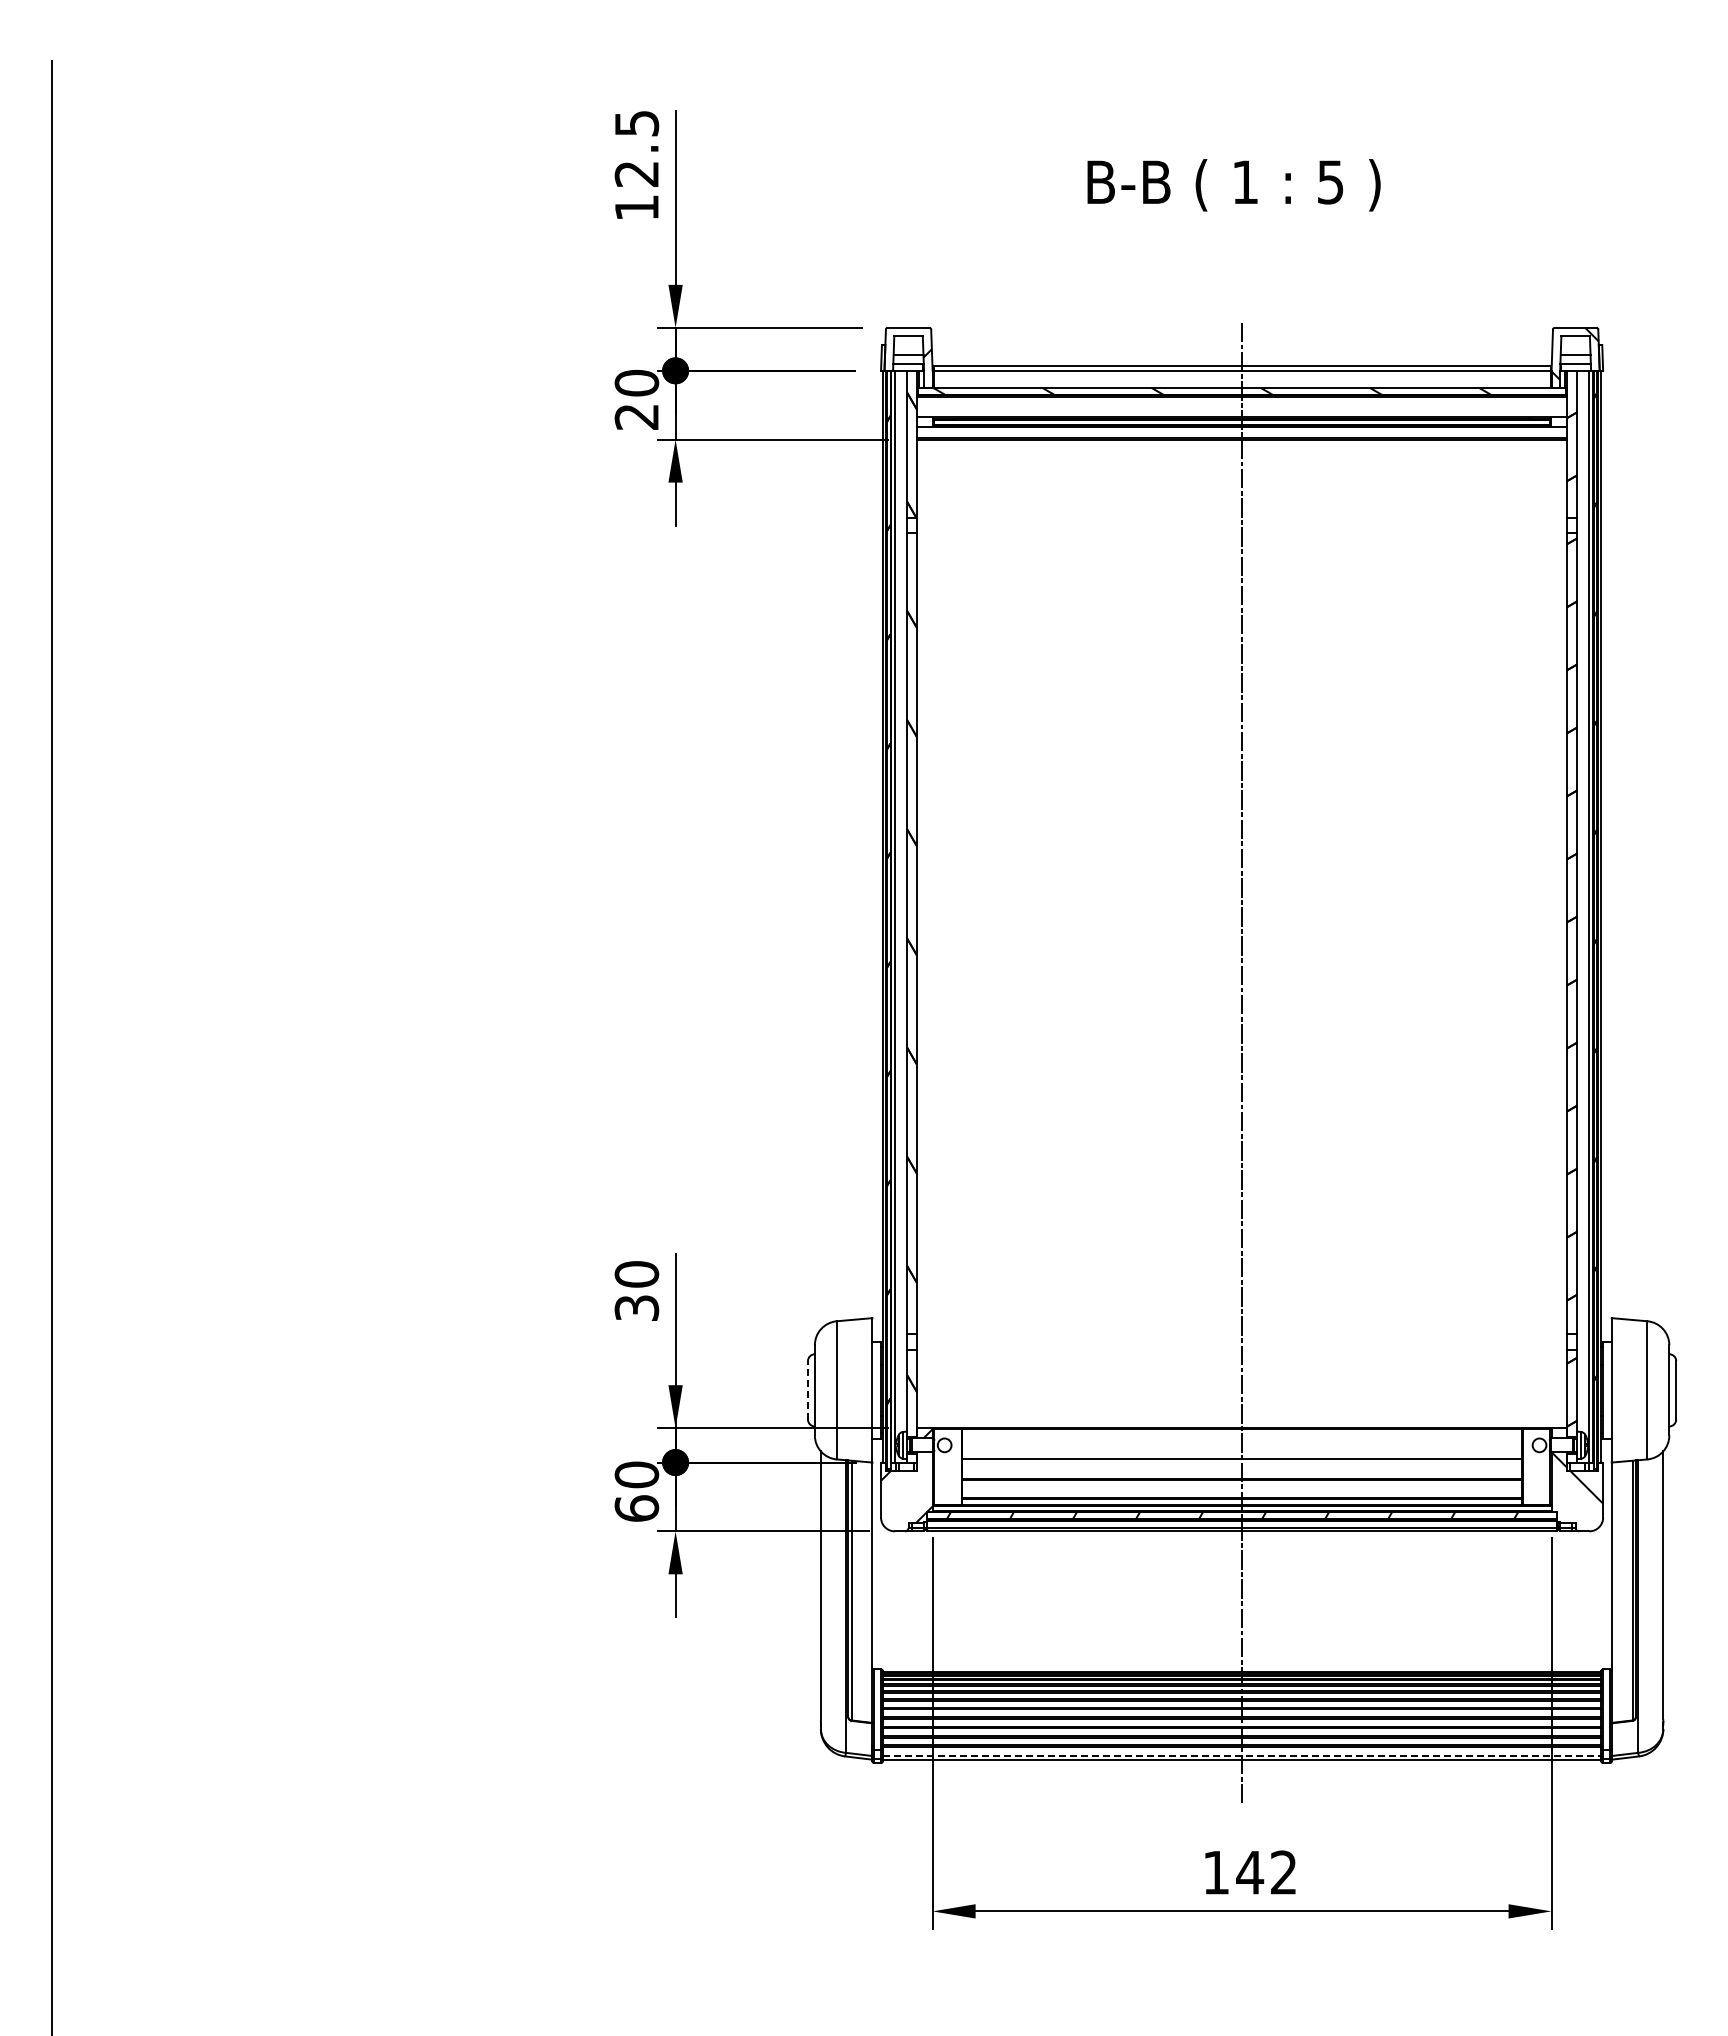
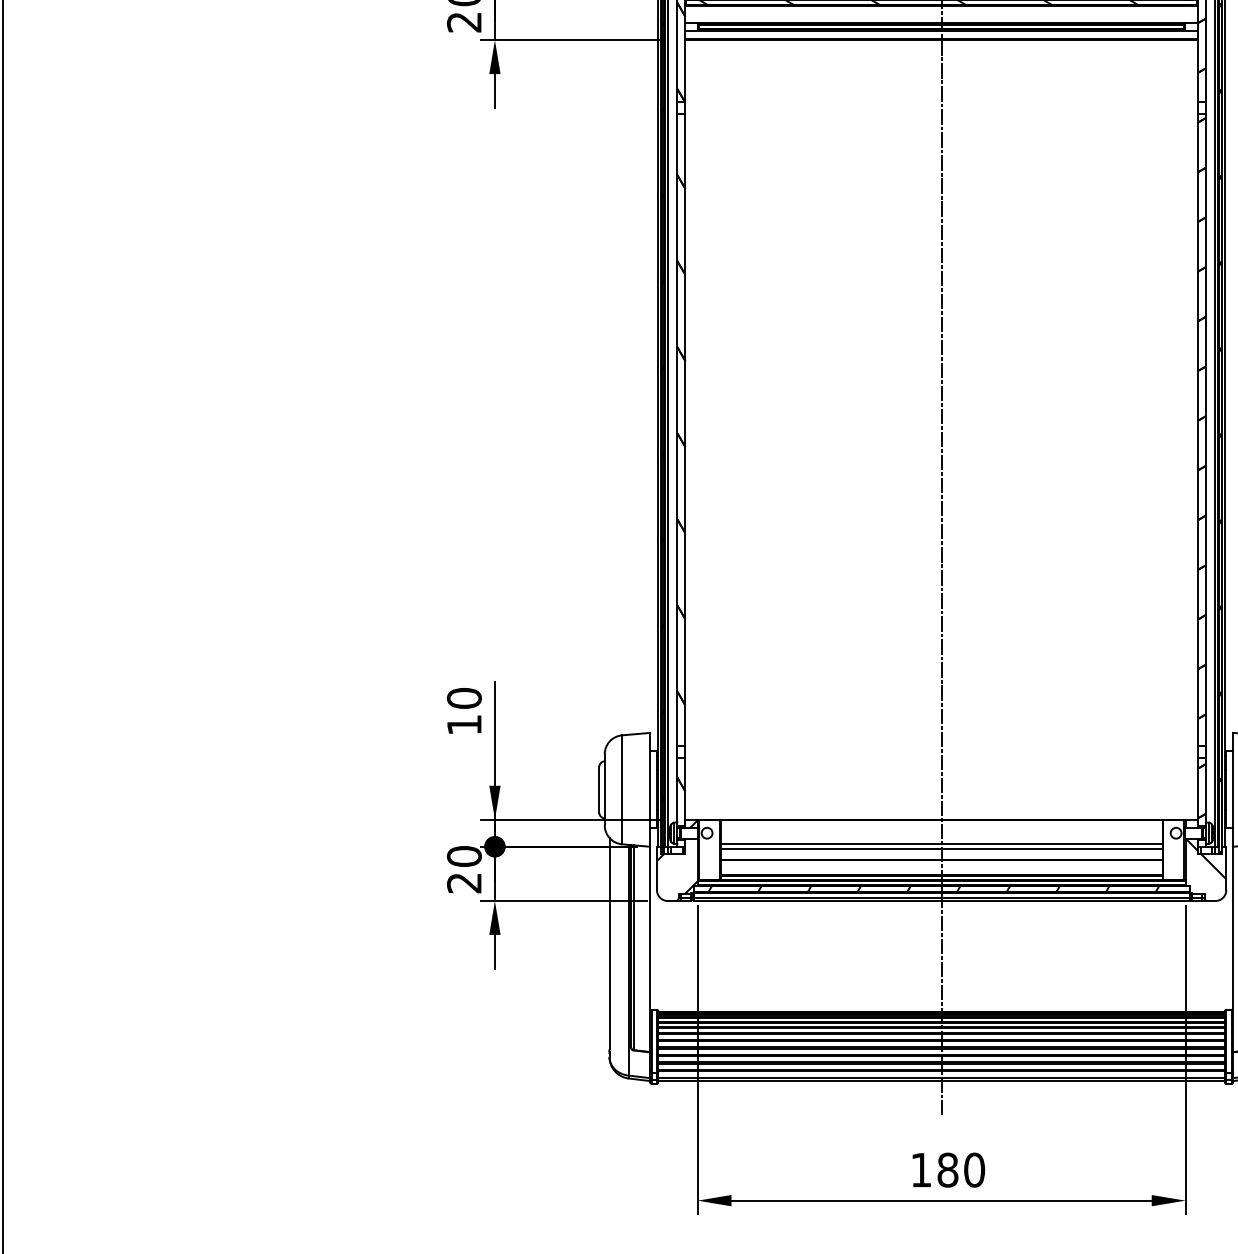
text: (636, 1307) -> (464, 724), 30 -> 10
line: (807, 1389) -> (598, 789), dashed -> solid
line: (1241, 1466) -> (941, 849), added
text: (636, 1508) -> (464, 882), 60 -> 20
line: (1242, 1755) -> (941, 1077), dashed -> solid
text: (1266, 1872) -> (960, 1170), 142 -> 180

